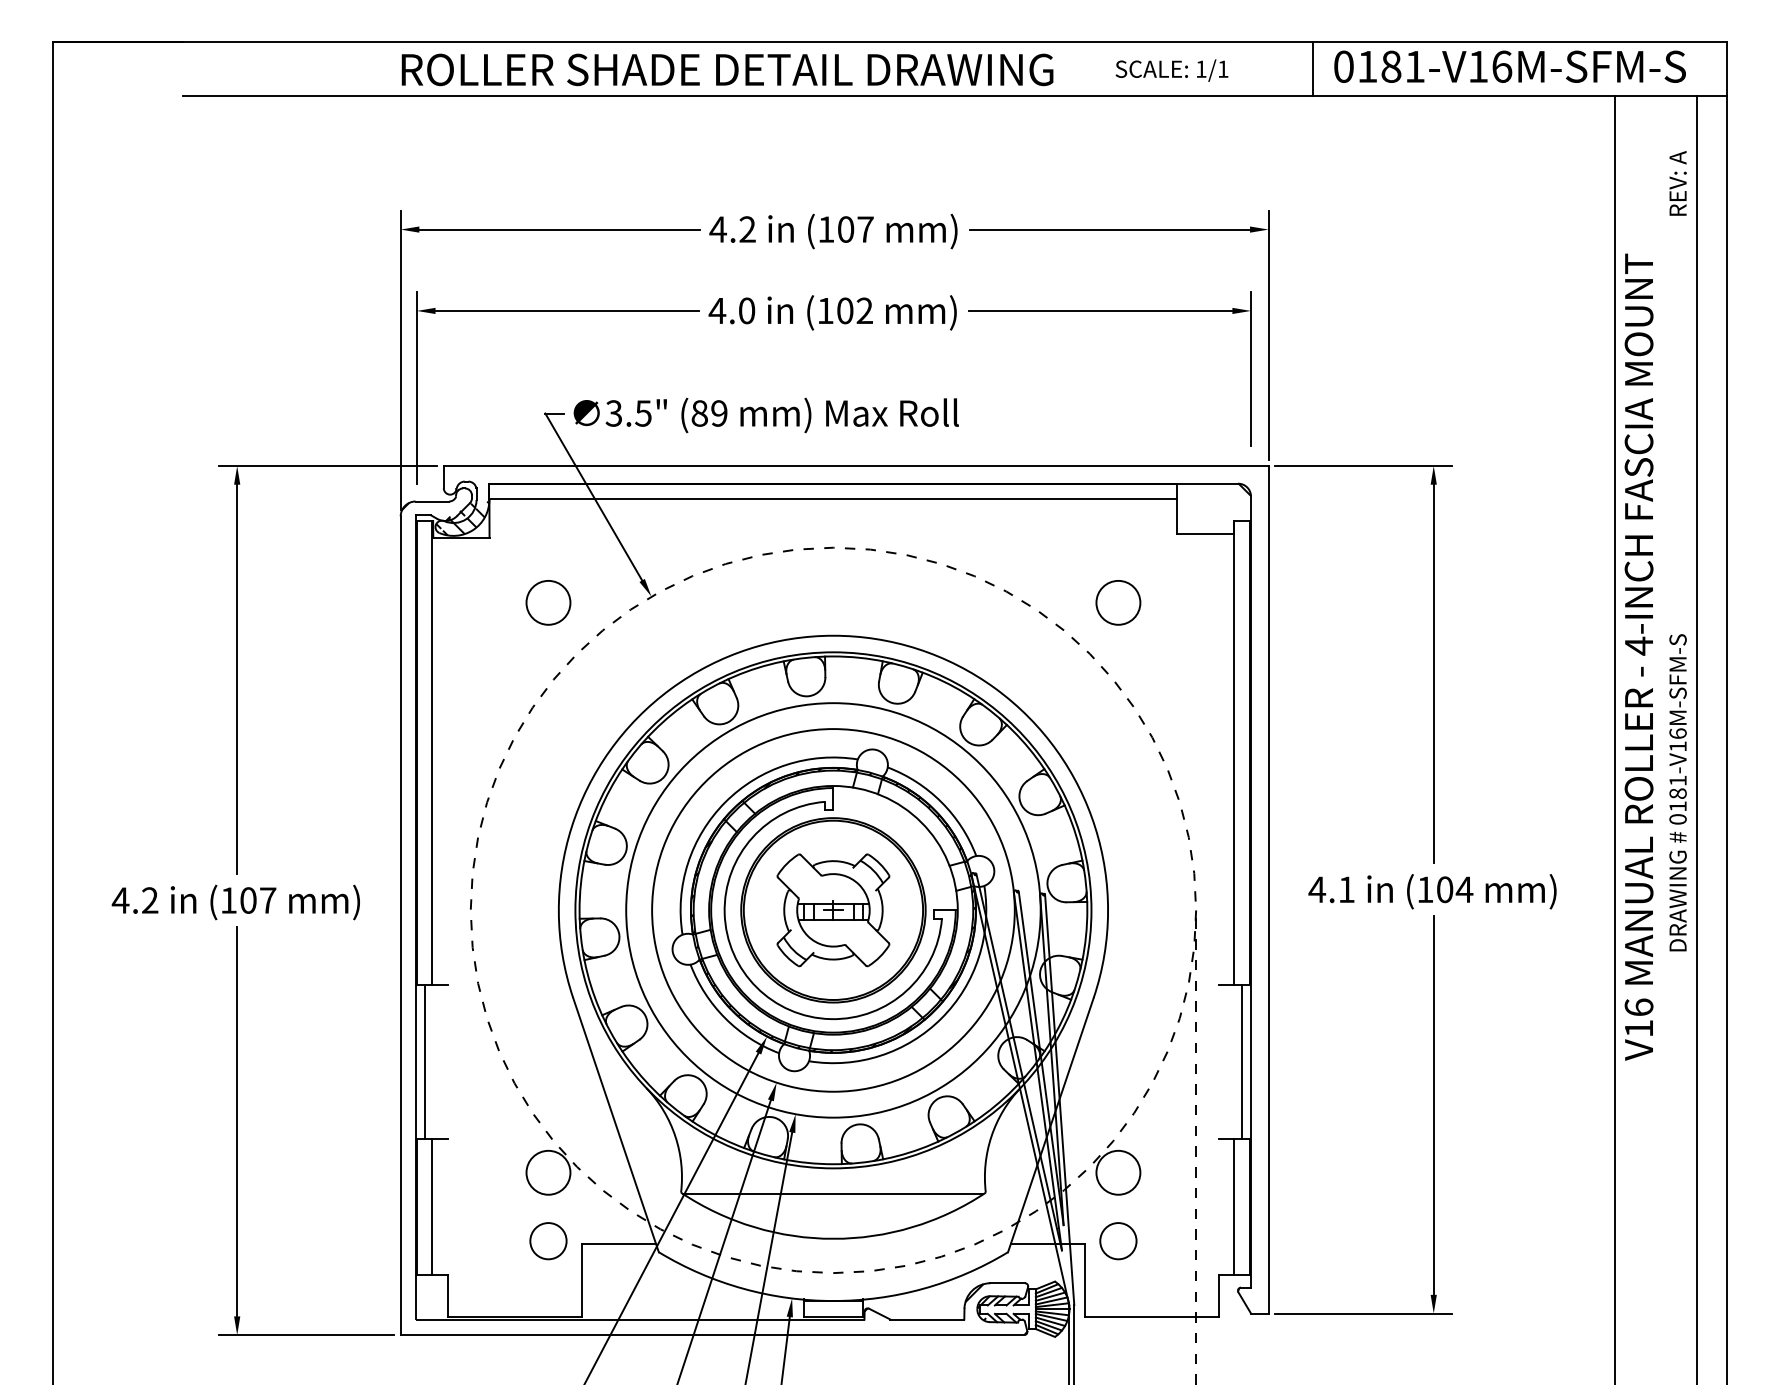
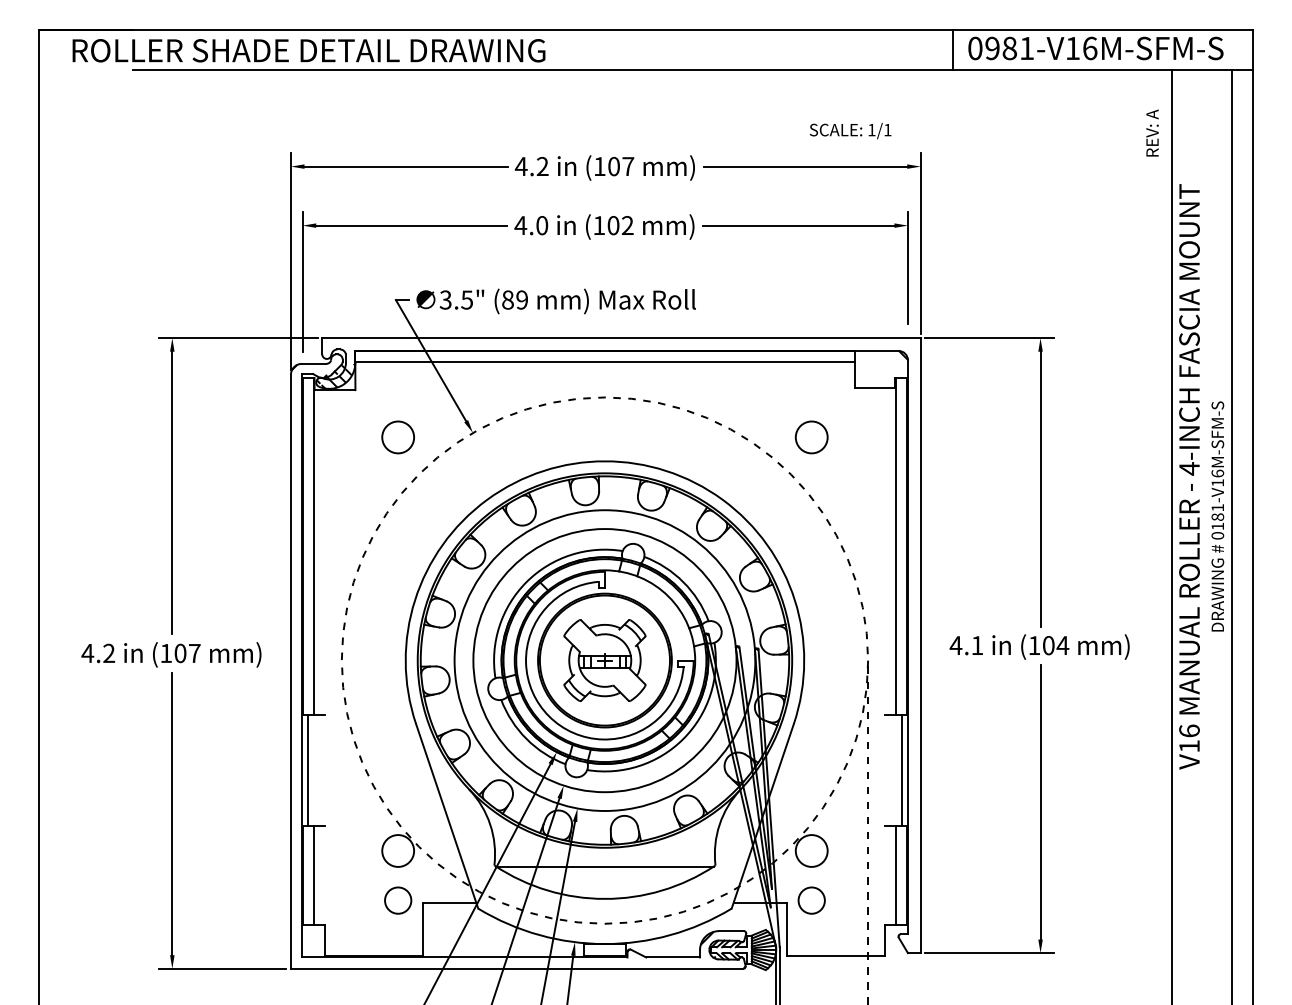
text: (1367, 66) -> (992, 48), 0181-V16M-SFM-S -> 0981-V16M-SFM-S
text: (727, 69) -> (308, 50), moved
text: (1171, 70) -> (850, 130), moved
text: (1677, 183) -> (1152, 133), moved
text: (1677, 792) -> (1217, 516), moved

